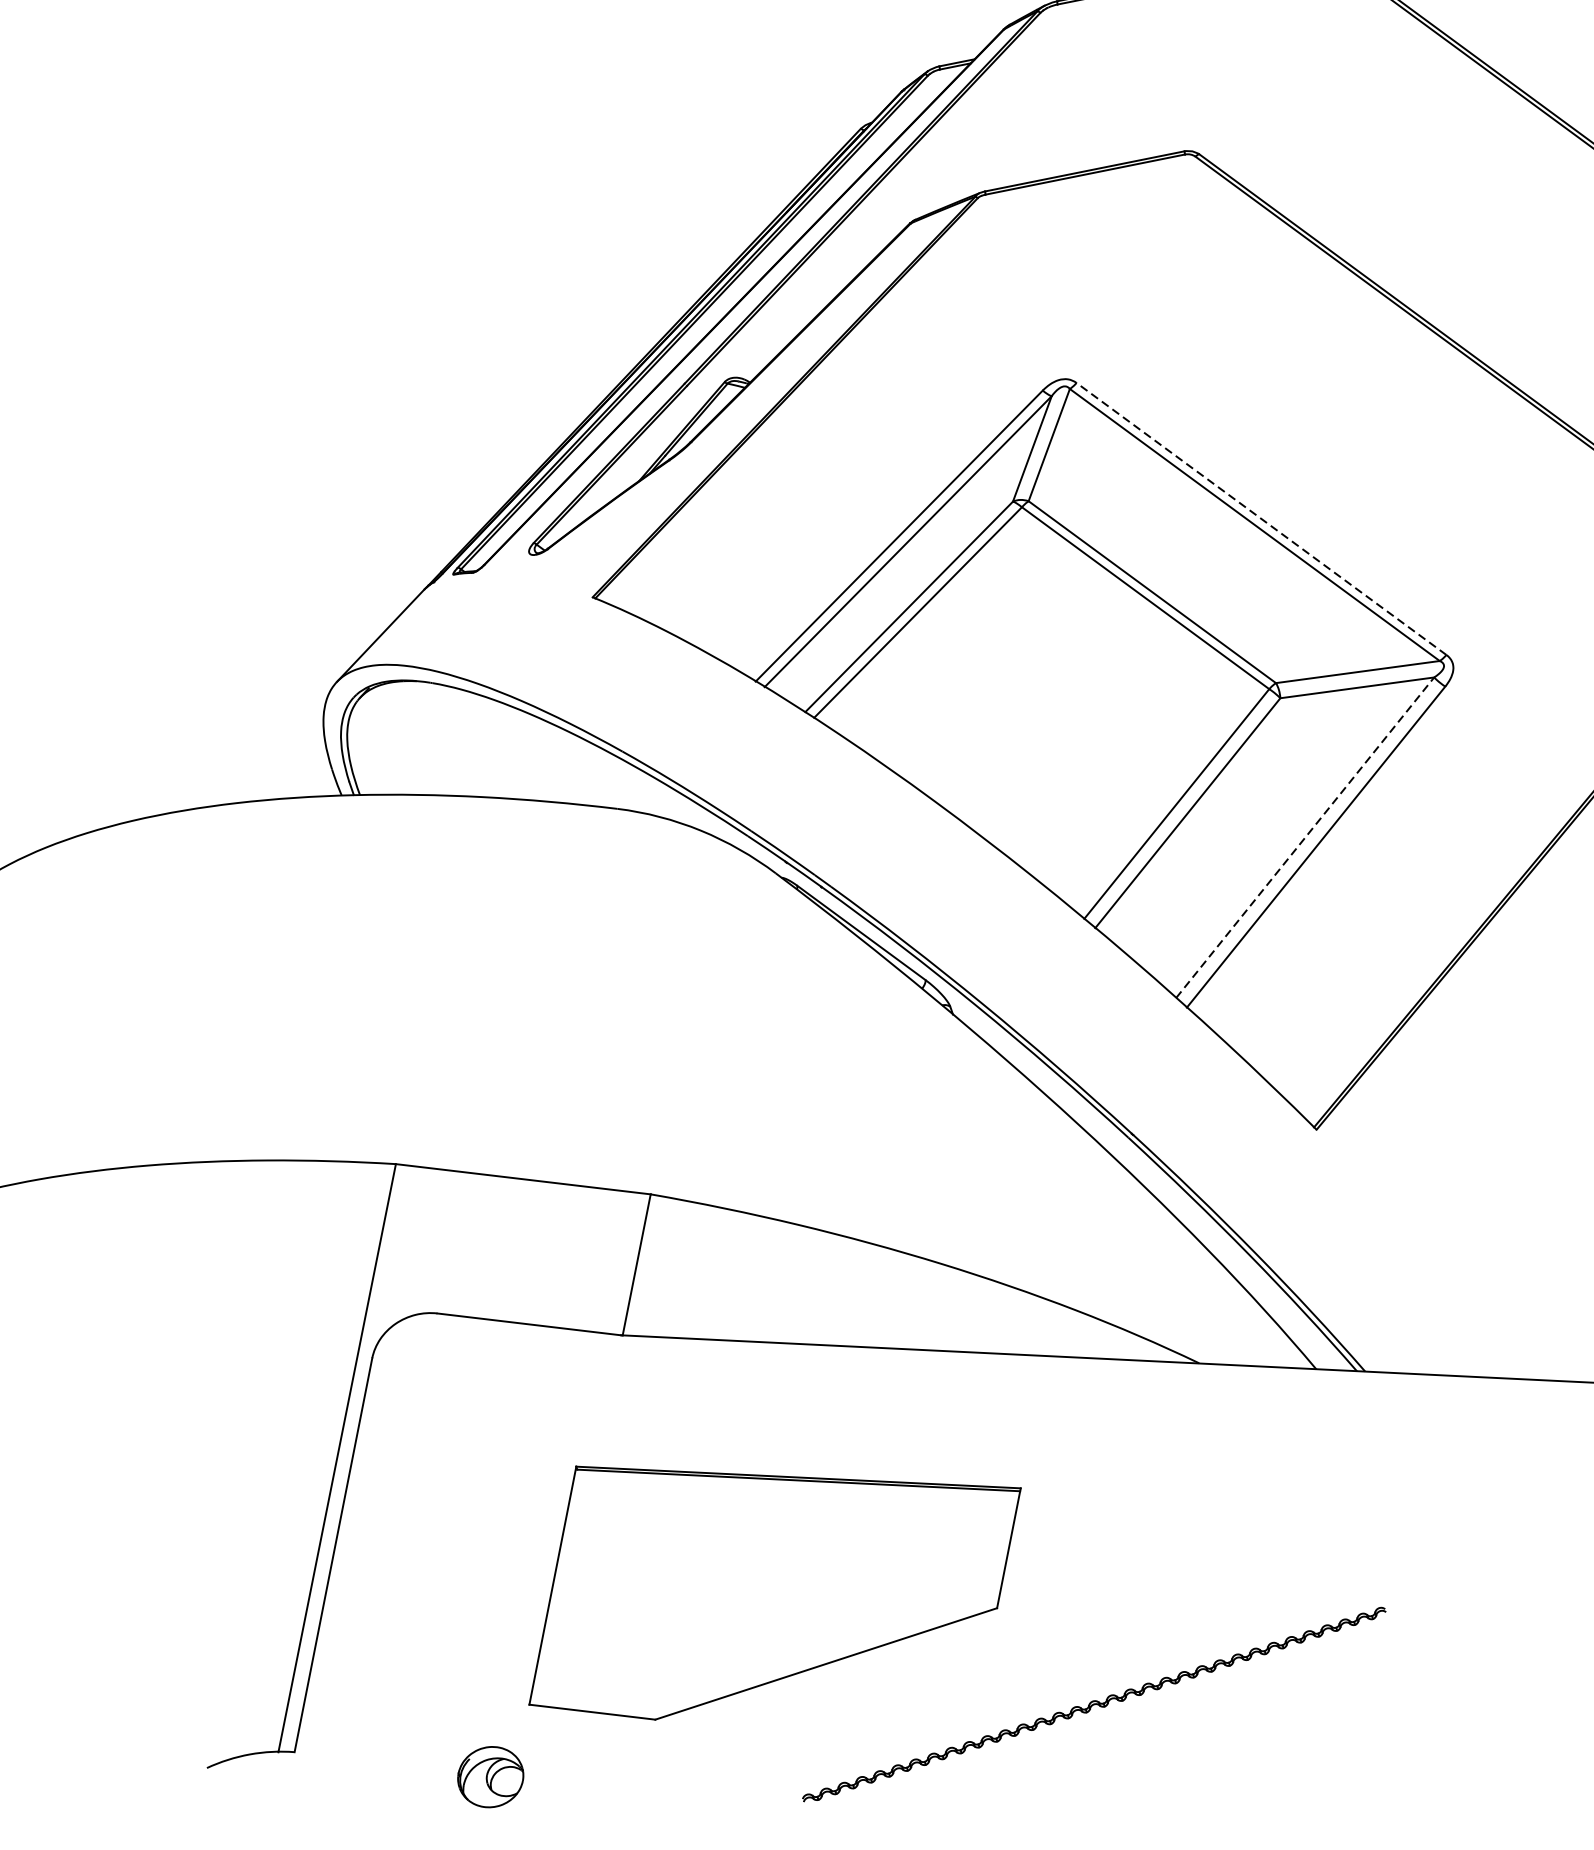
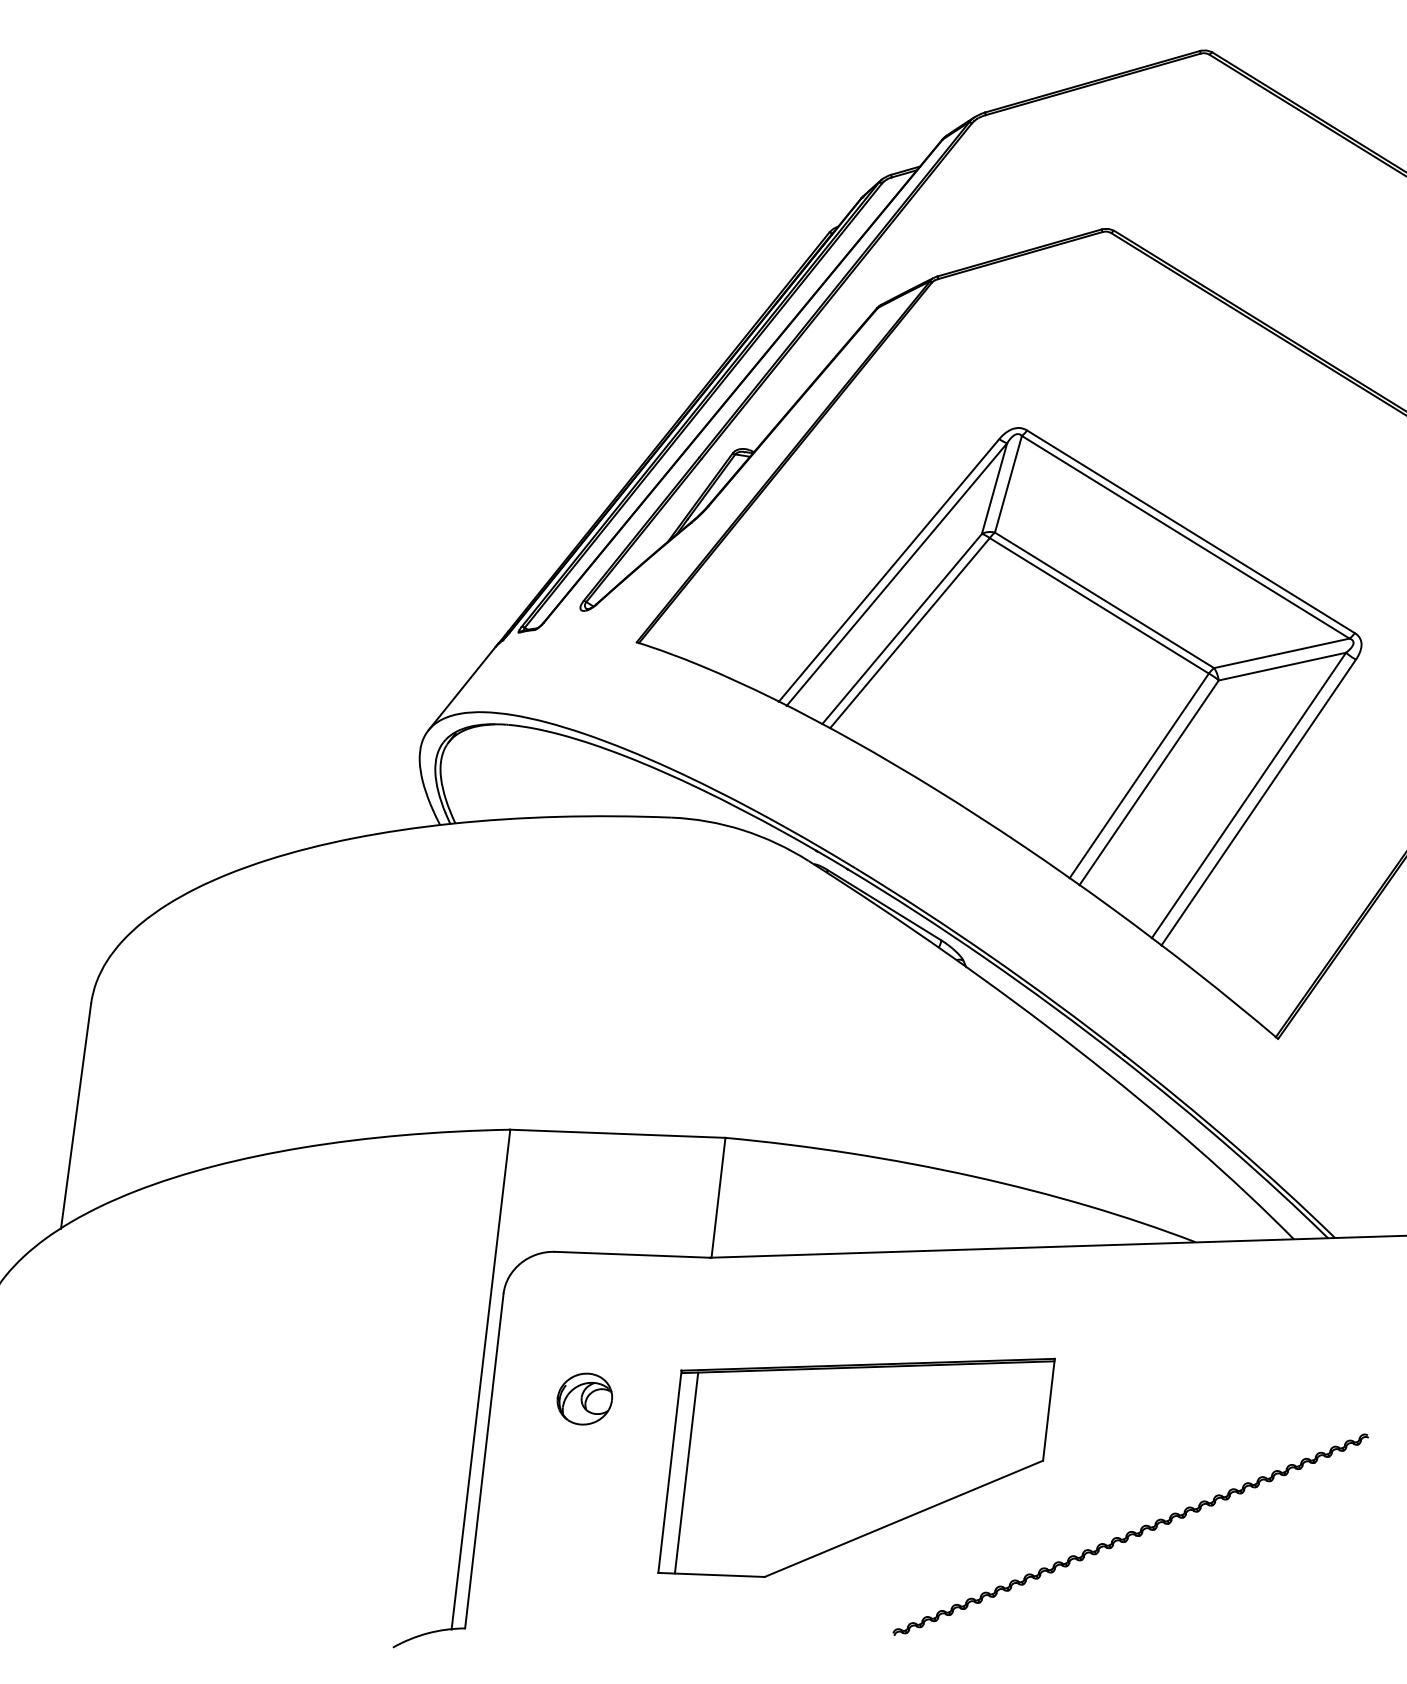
line: (1261, 518) -> (1190, 531), dashed -> solid
line: (1304, 837) -> (1248, 795), dashed -> solid
line: (572, 1588) -> (686, 1472), added
part: (490, 1776) -> (584, 1398), moved

